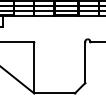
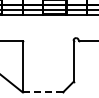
line: (55, 93) -> (43, 92), solid -> dashed

